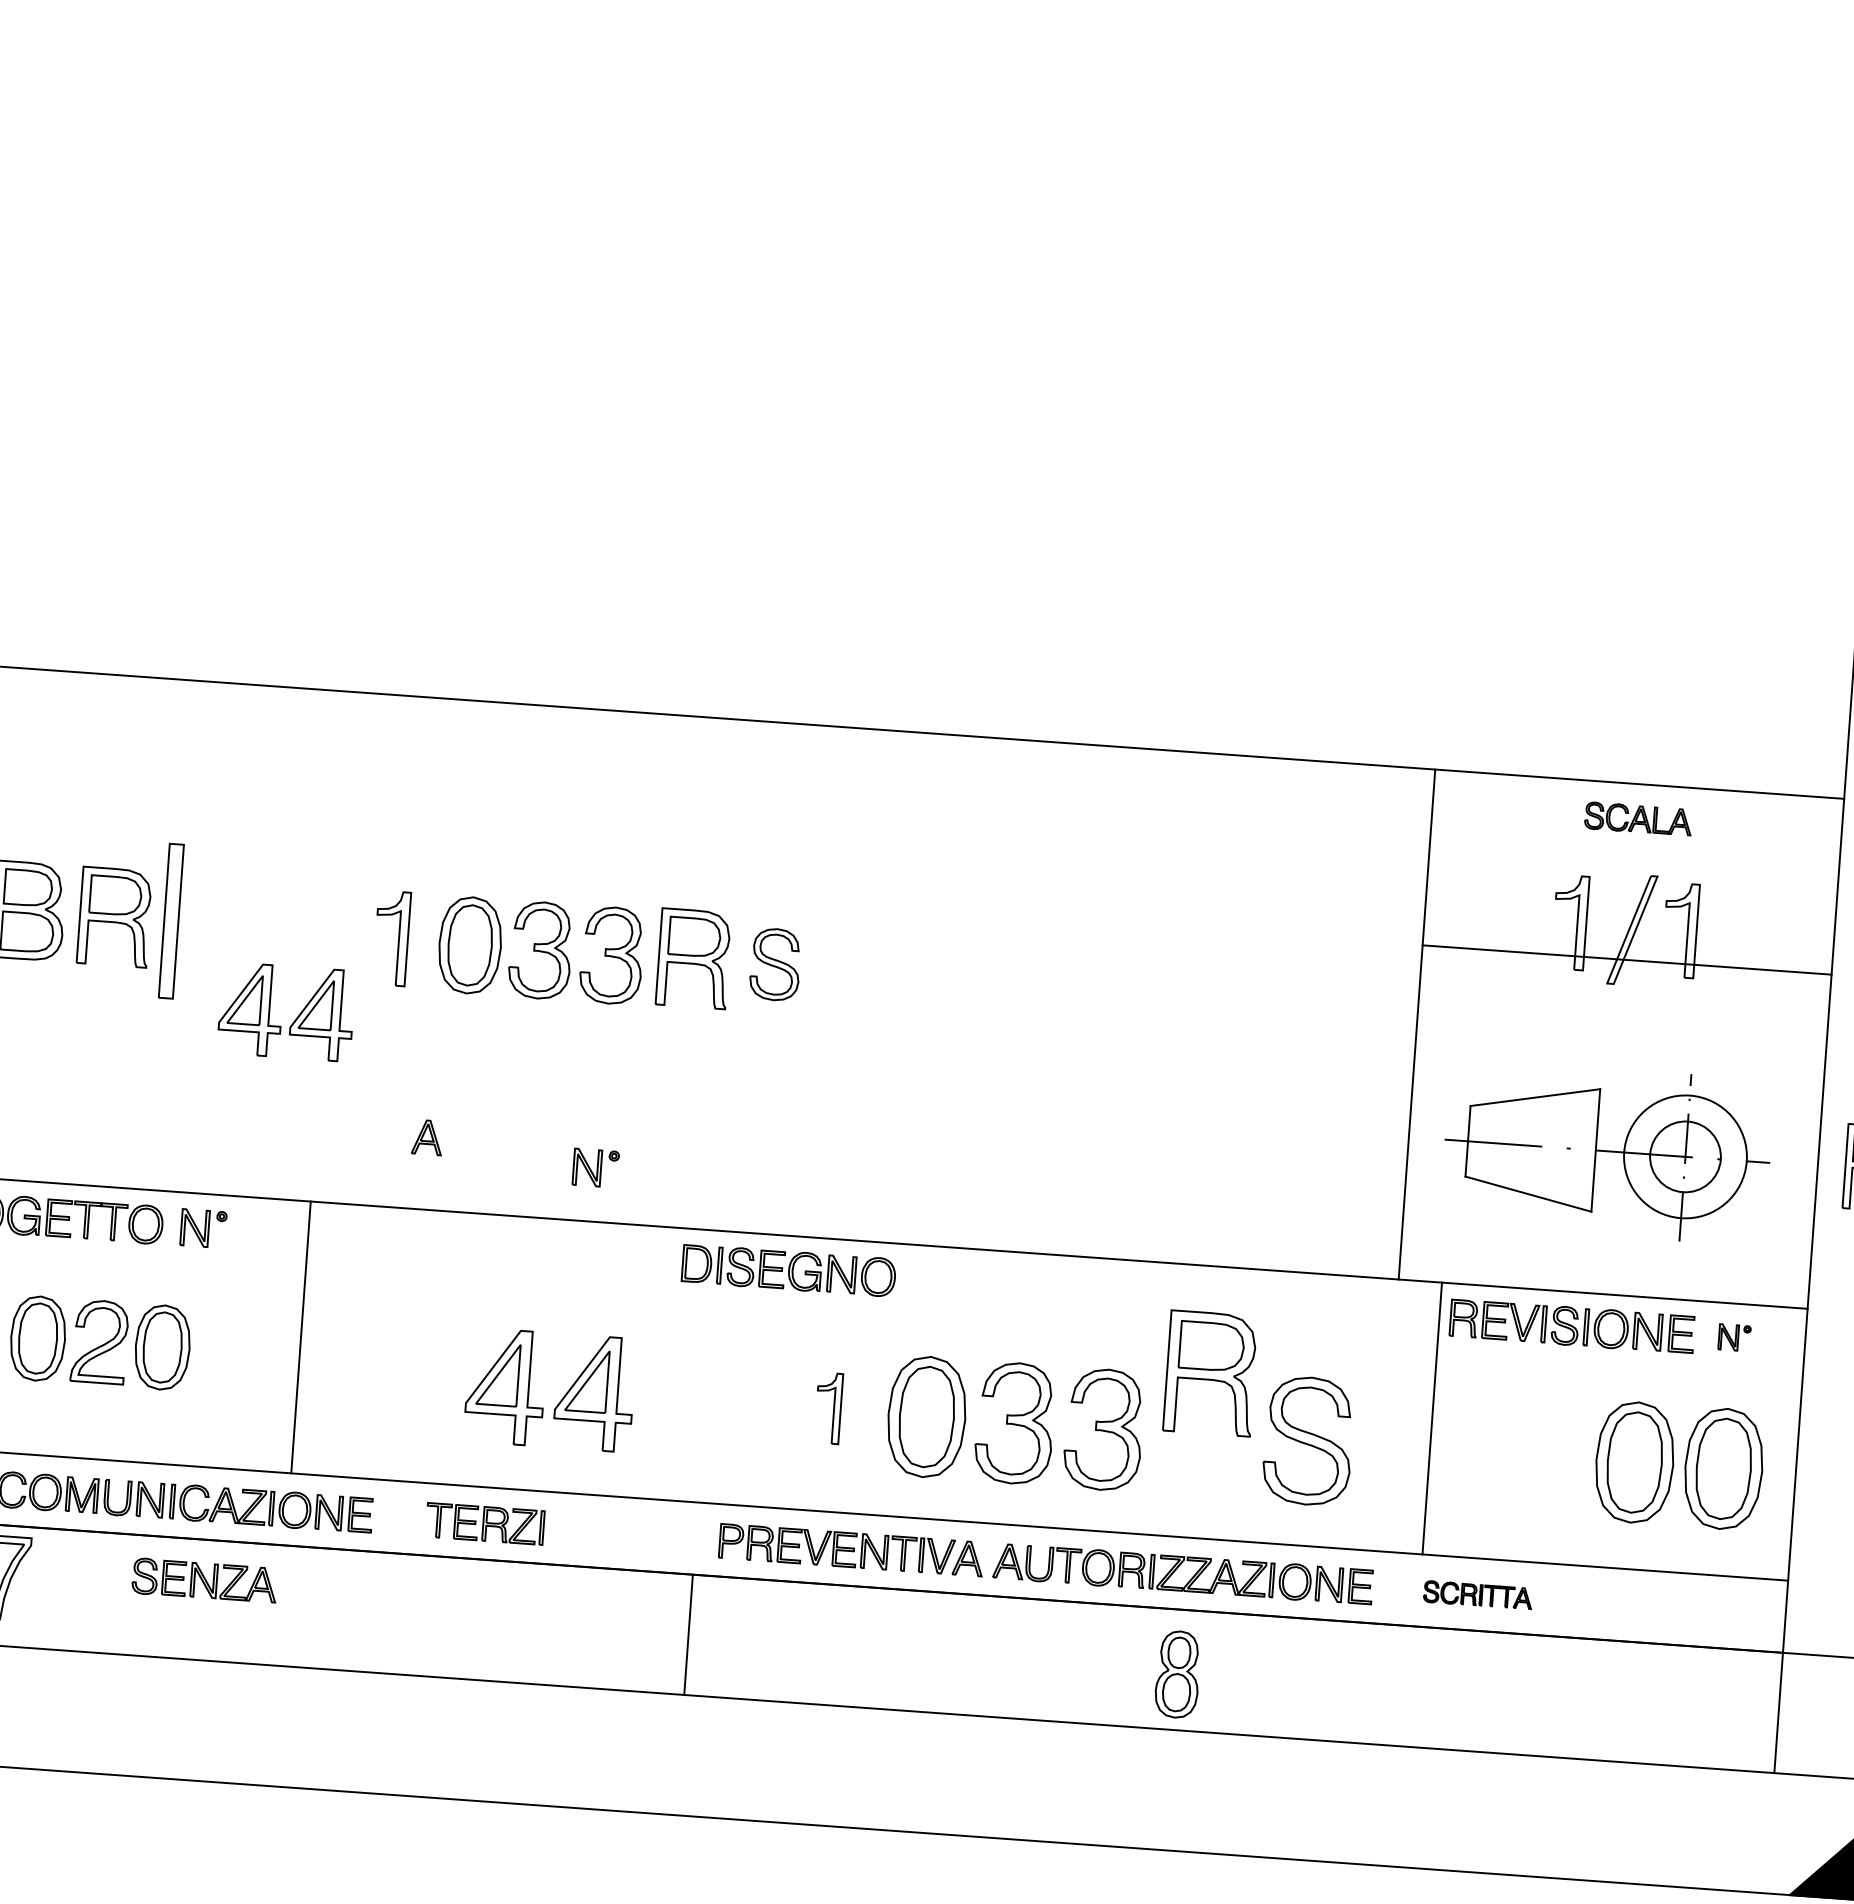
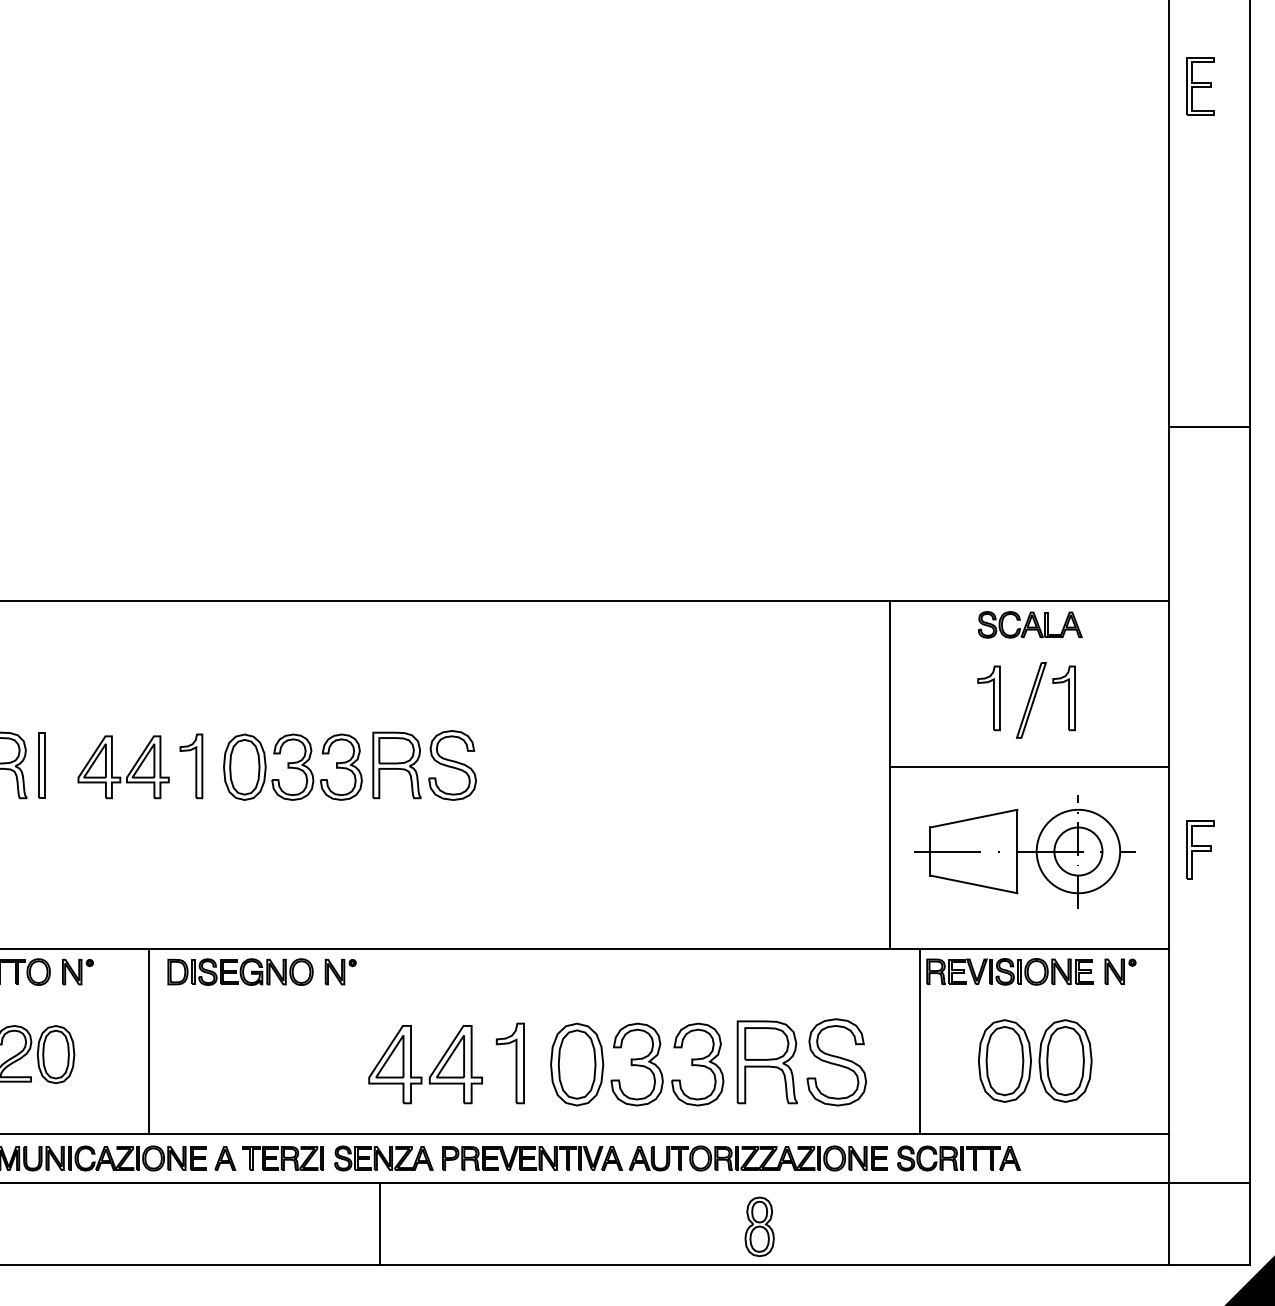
part: (1637, 818) -> (1029, 624), size x1.43
part: (171, 921) -> (41, 765), size x0.62
line: (1627, 959) -> (1029, 766), moved
part: (775, 964) -> (452, 765), size x1.43
part: (294, 1018) -> (129, 771), moved
part: (427, 1137) -> (225, 1158), moved
part: (595, 1167) -> (340, 971), moved
part: (788, 1269) -> (240, 971), moved
part: (1734, 1337) -> (1120, 971), size x1.43
part: (1209, 1373) -> (766, 1062), moved
part: (561, 1398) -> (433, 1069), moved
part: (827, 1408) -> (509, 1063), size x1.67
part: (1679, 1464) -> (1035, 1060), moved
part: (204, 1580) -> (383, 1158), moved
part: (1478, 1595) -> (959, 1158), size x1.67
line: (688, 1634) -> (380, 1223), moved

